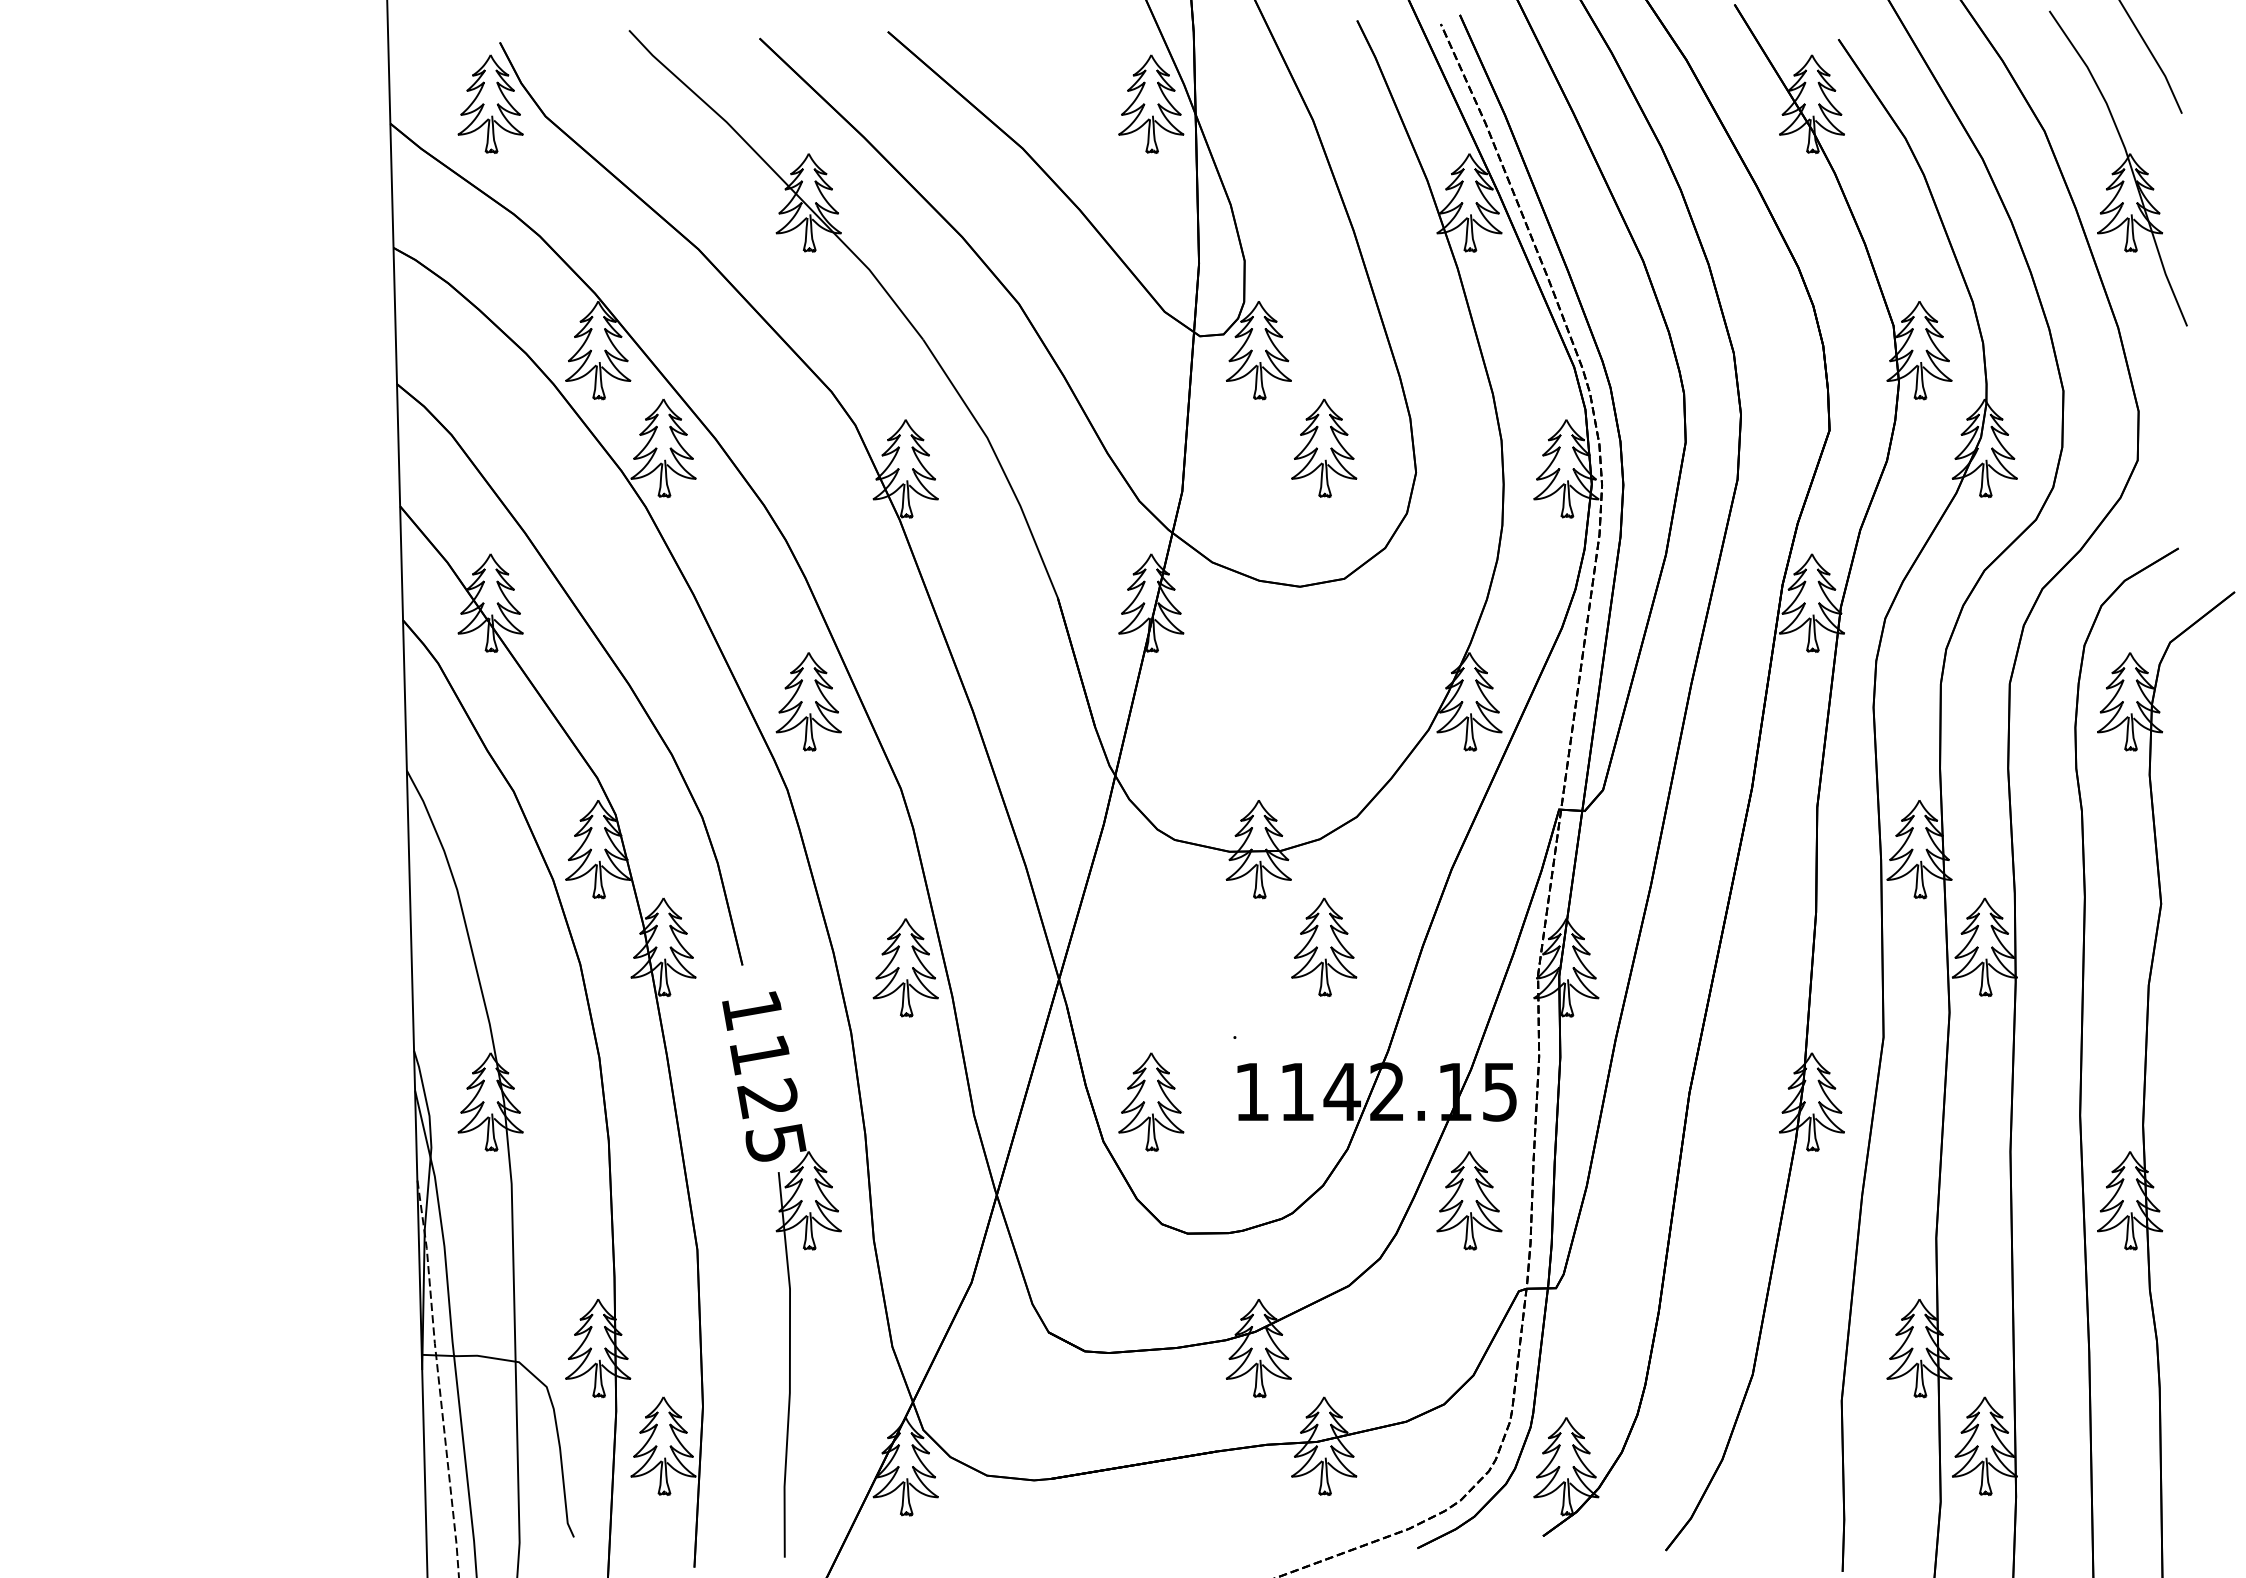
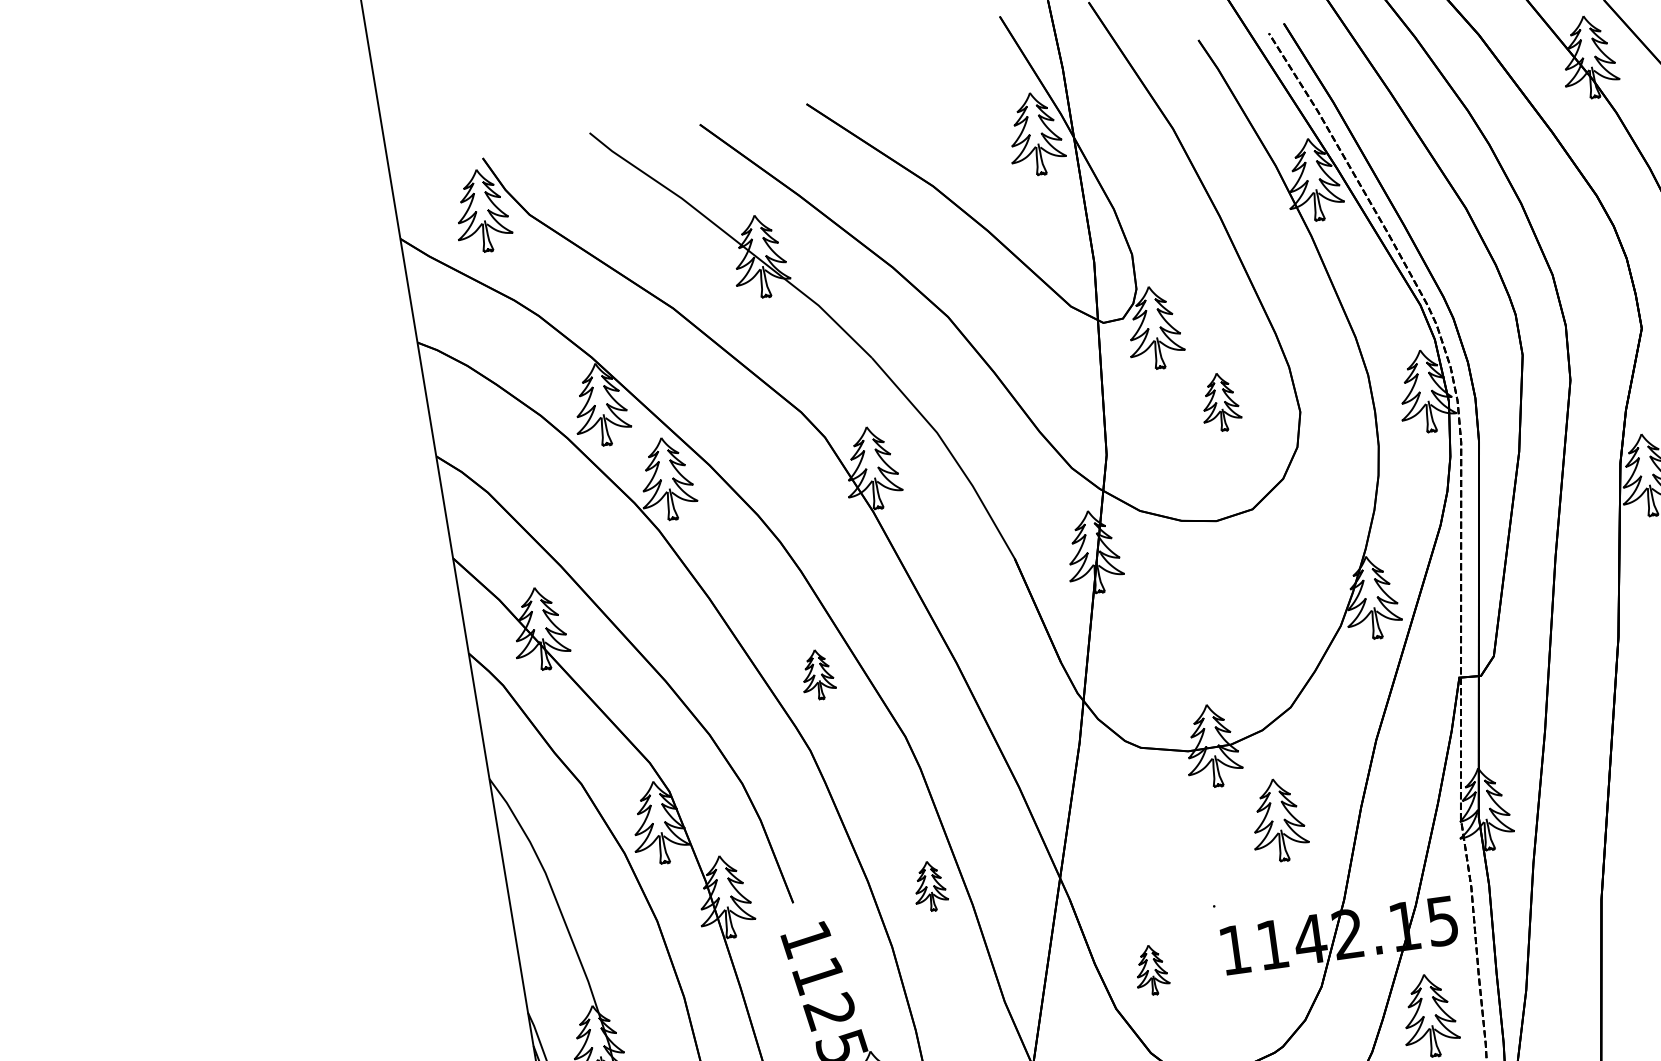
part: (1324, 447) -> (1220, 401), size x0.7
part: (808, 701) -> (817, 674), size x0.6
part: (905, 967) -> (930, 885), size x0.6
part: (1151, 1101) -> (1151, 969), size x0.6

